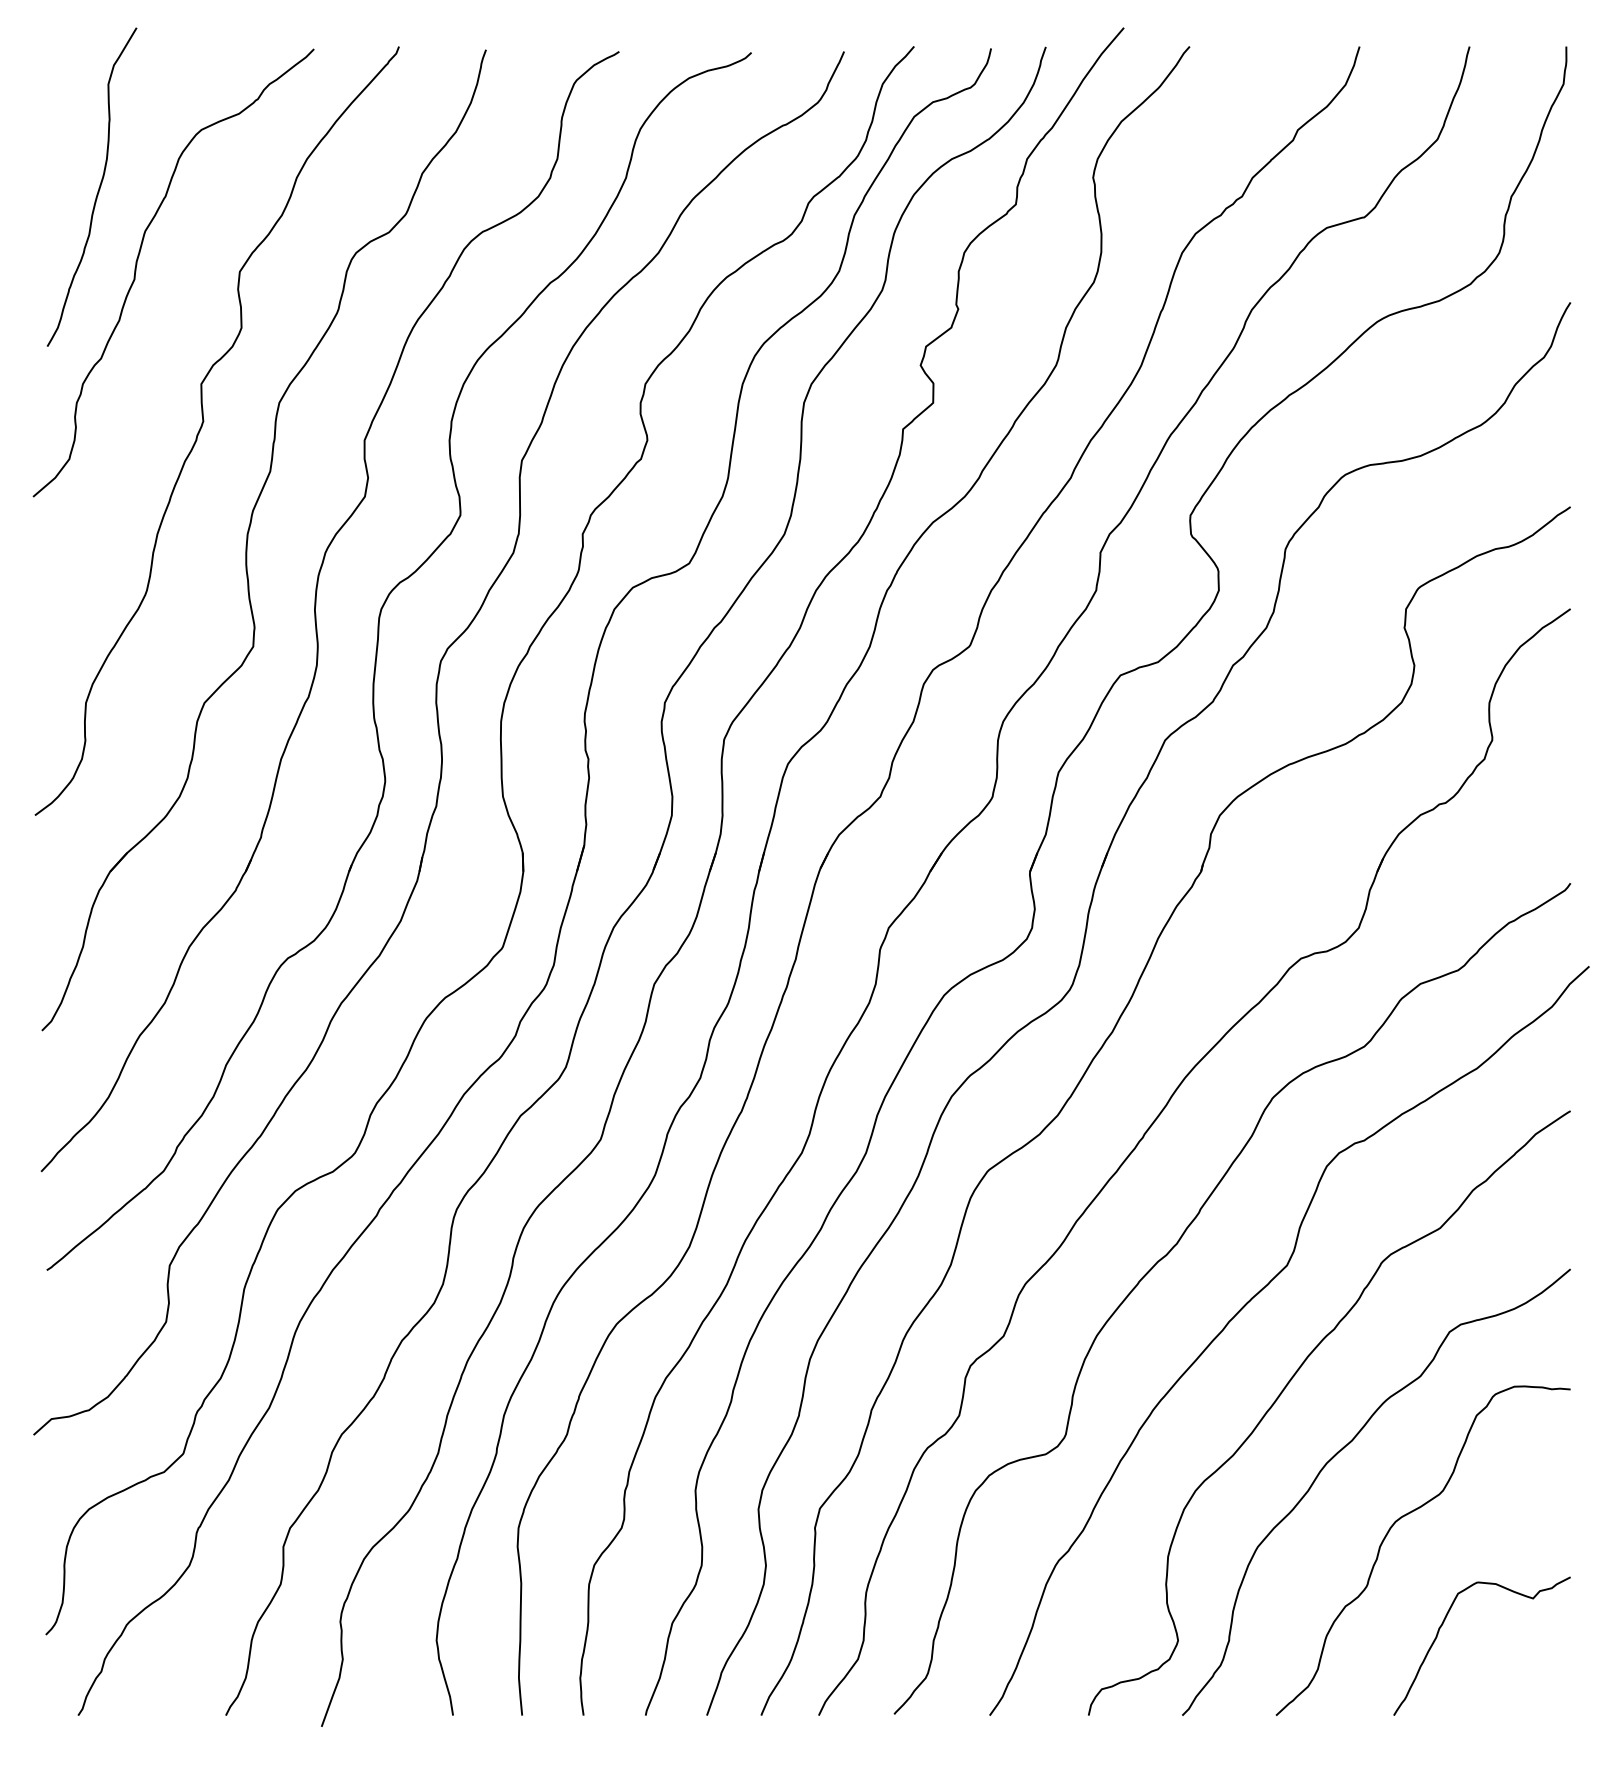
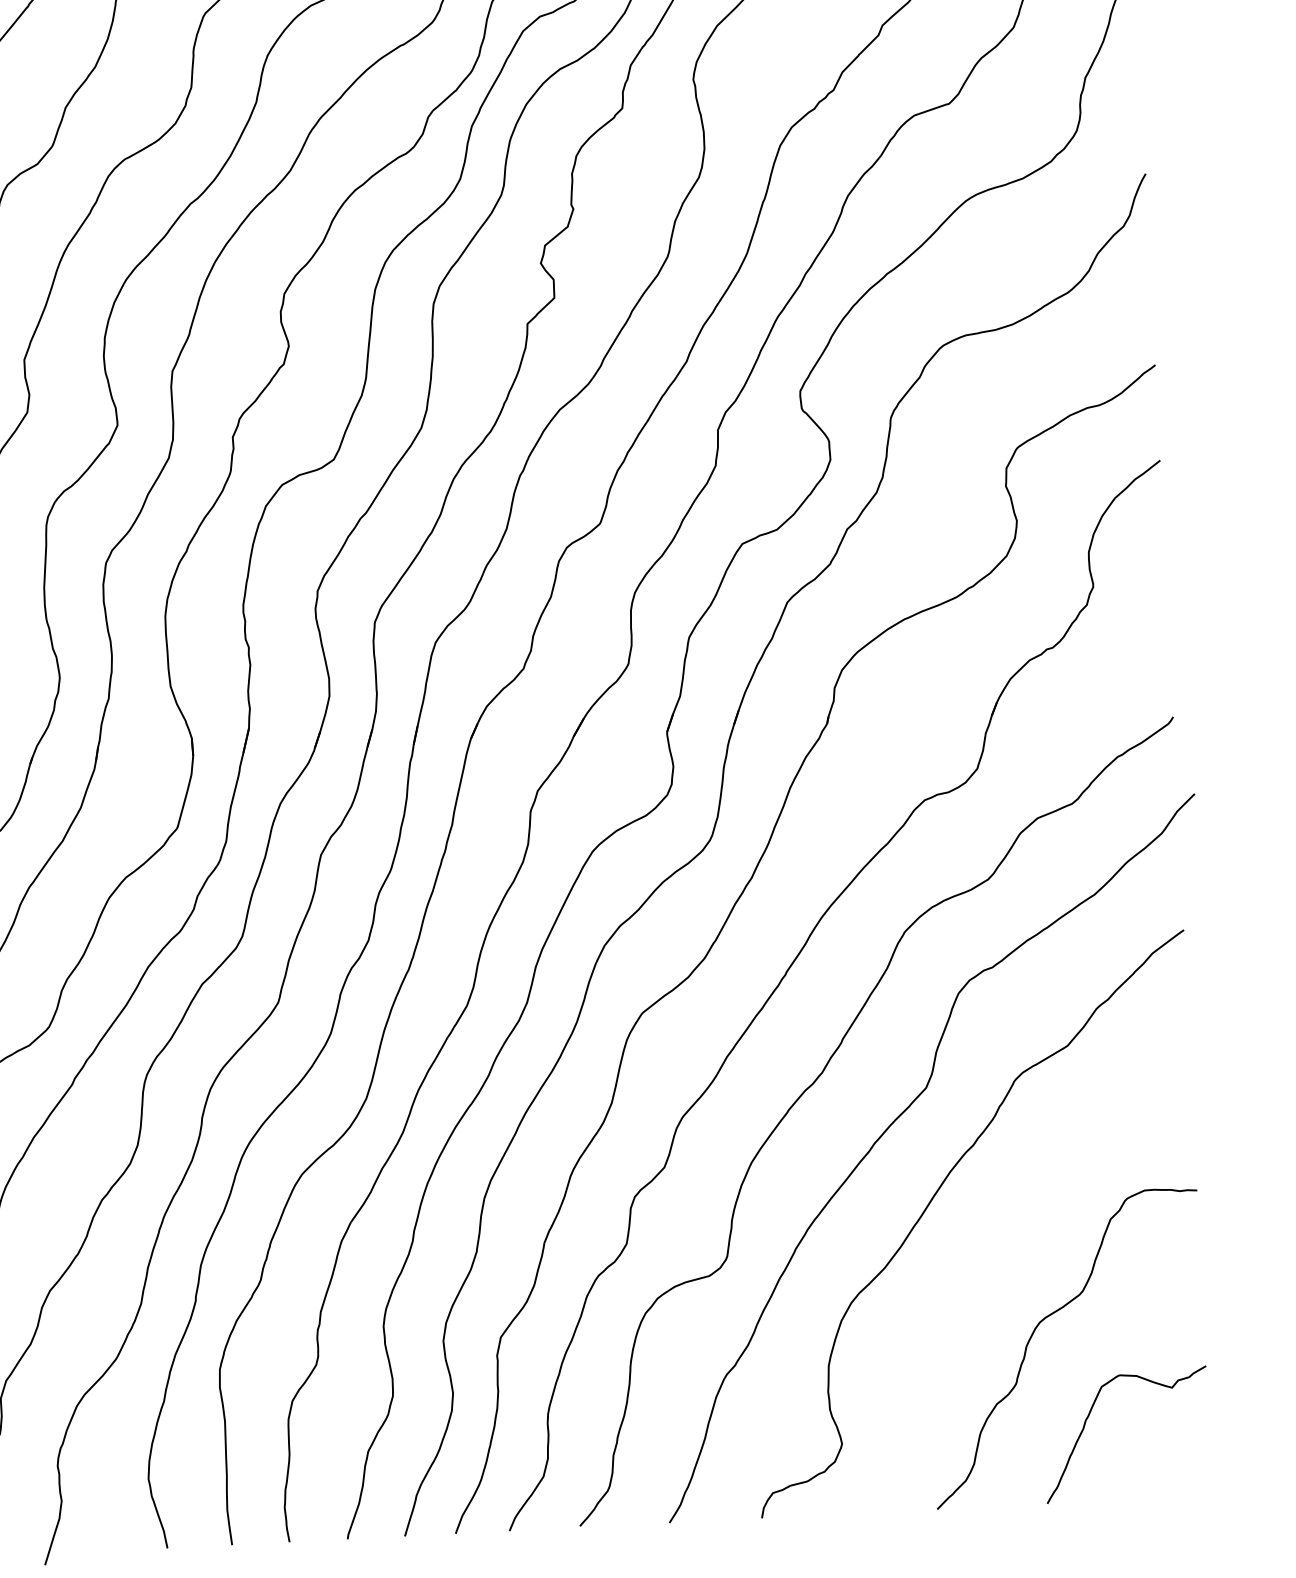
curve: (1342, 1450) -> (986, 1258), removed

